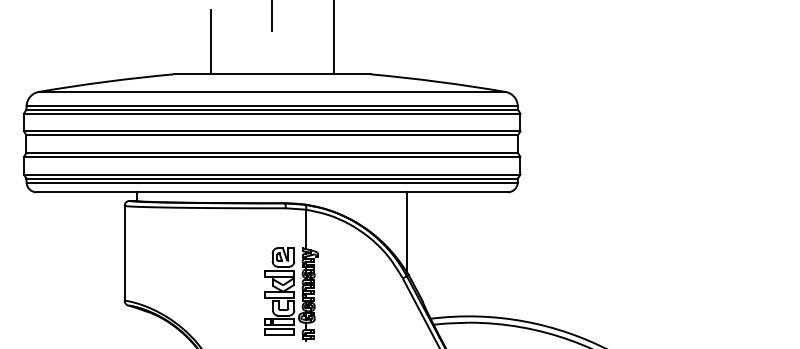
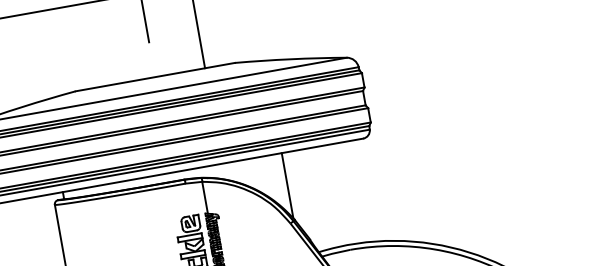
line: (210, 42) -> (100, 60), removed

